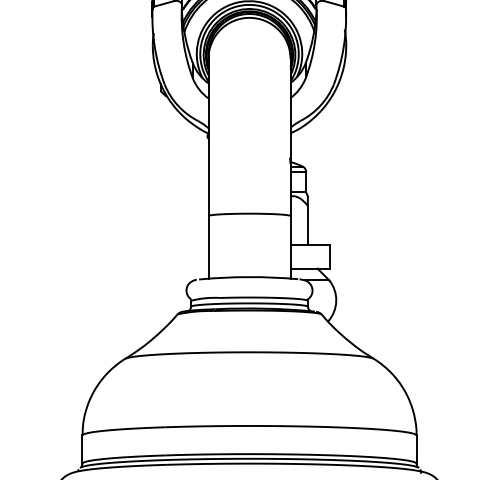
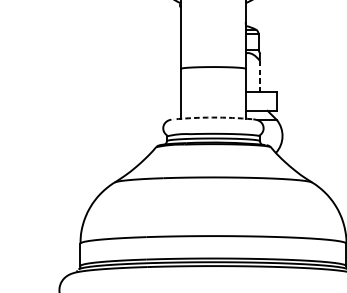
line: (307, 225) -> (259, 76), solid -> dashed
arc: (248, 277) -> (212, 117), solid -> dashed

